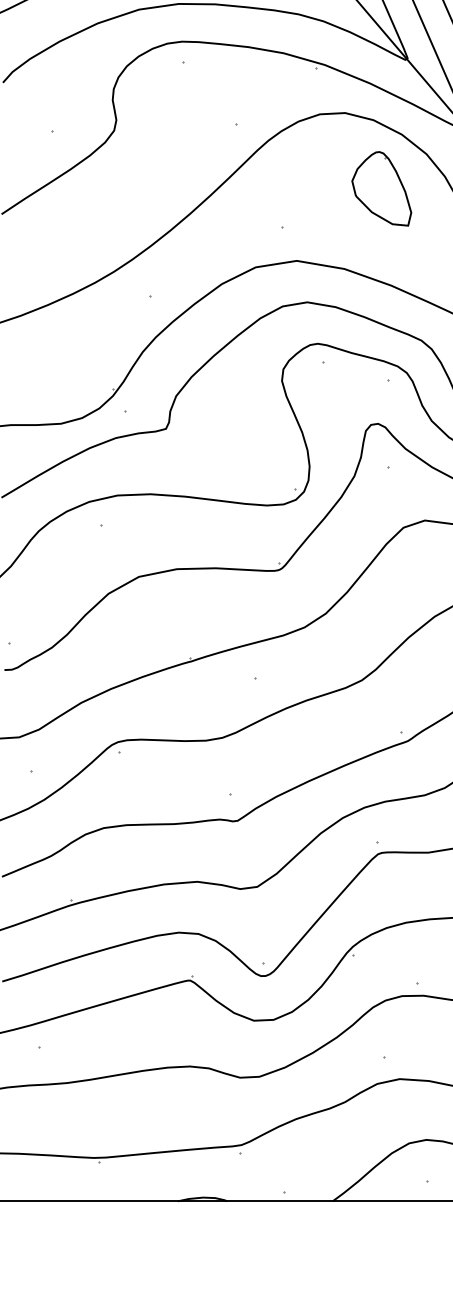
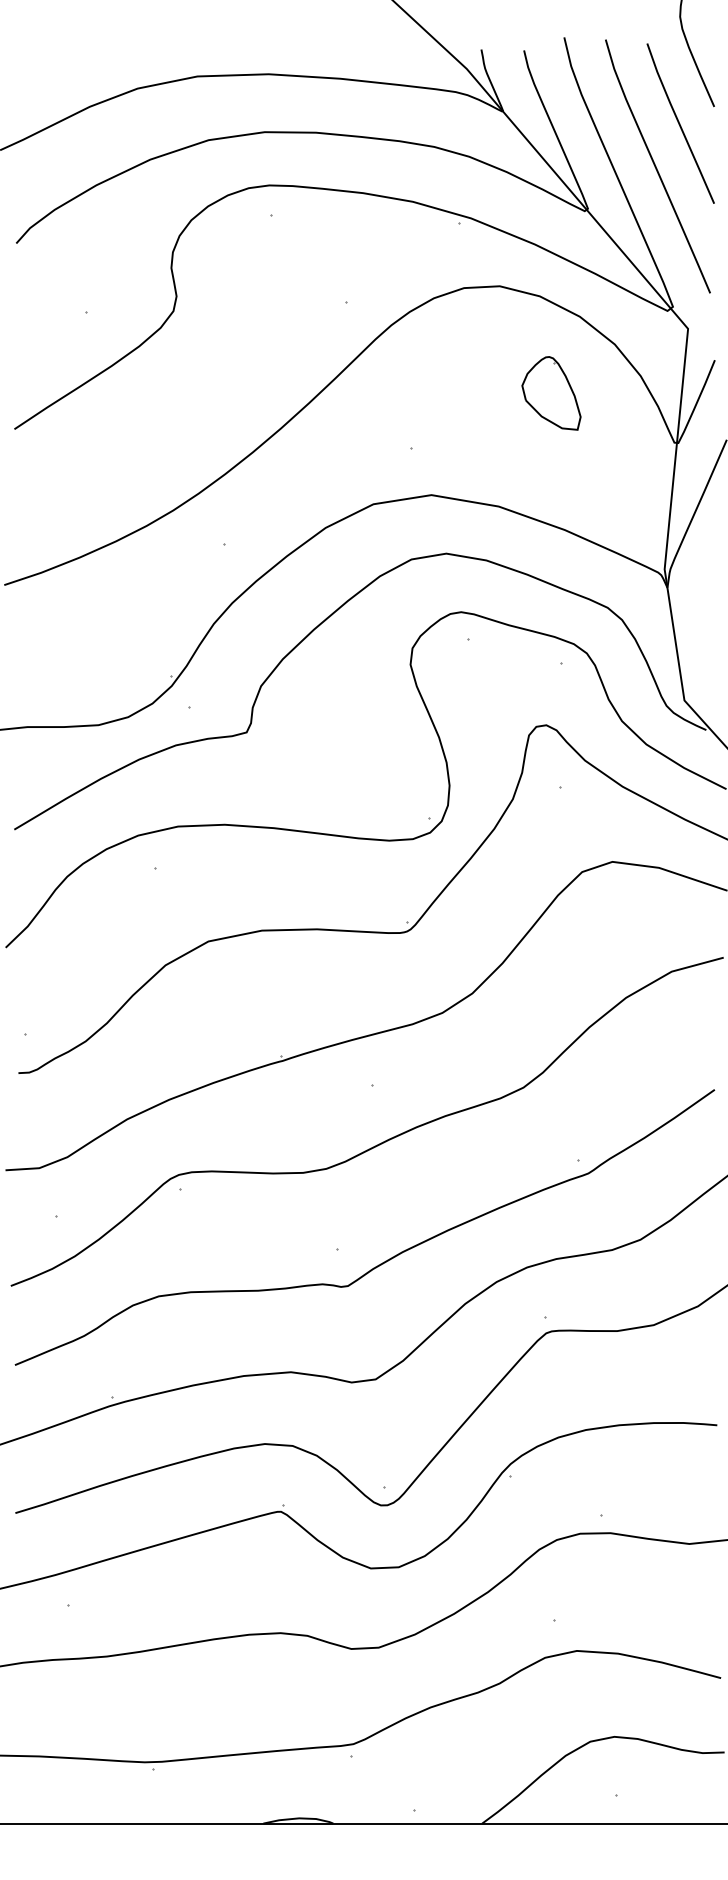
part: (381, 188) -> (551, 393), size x0.7

